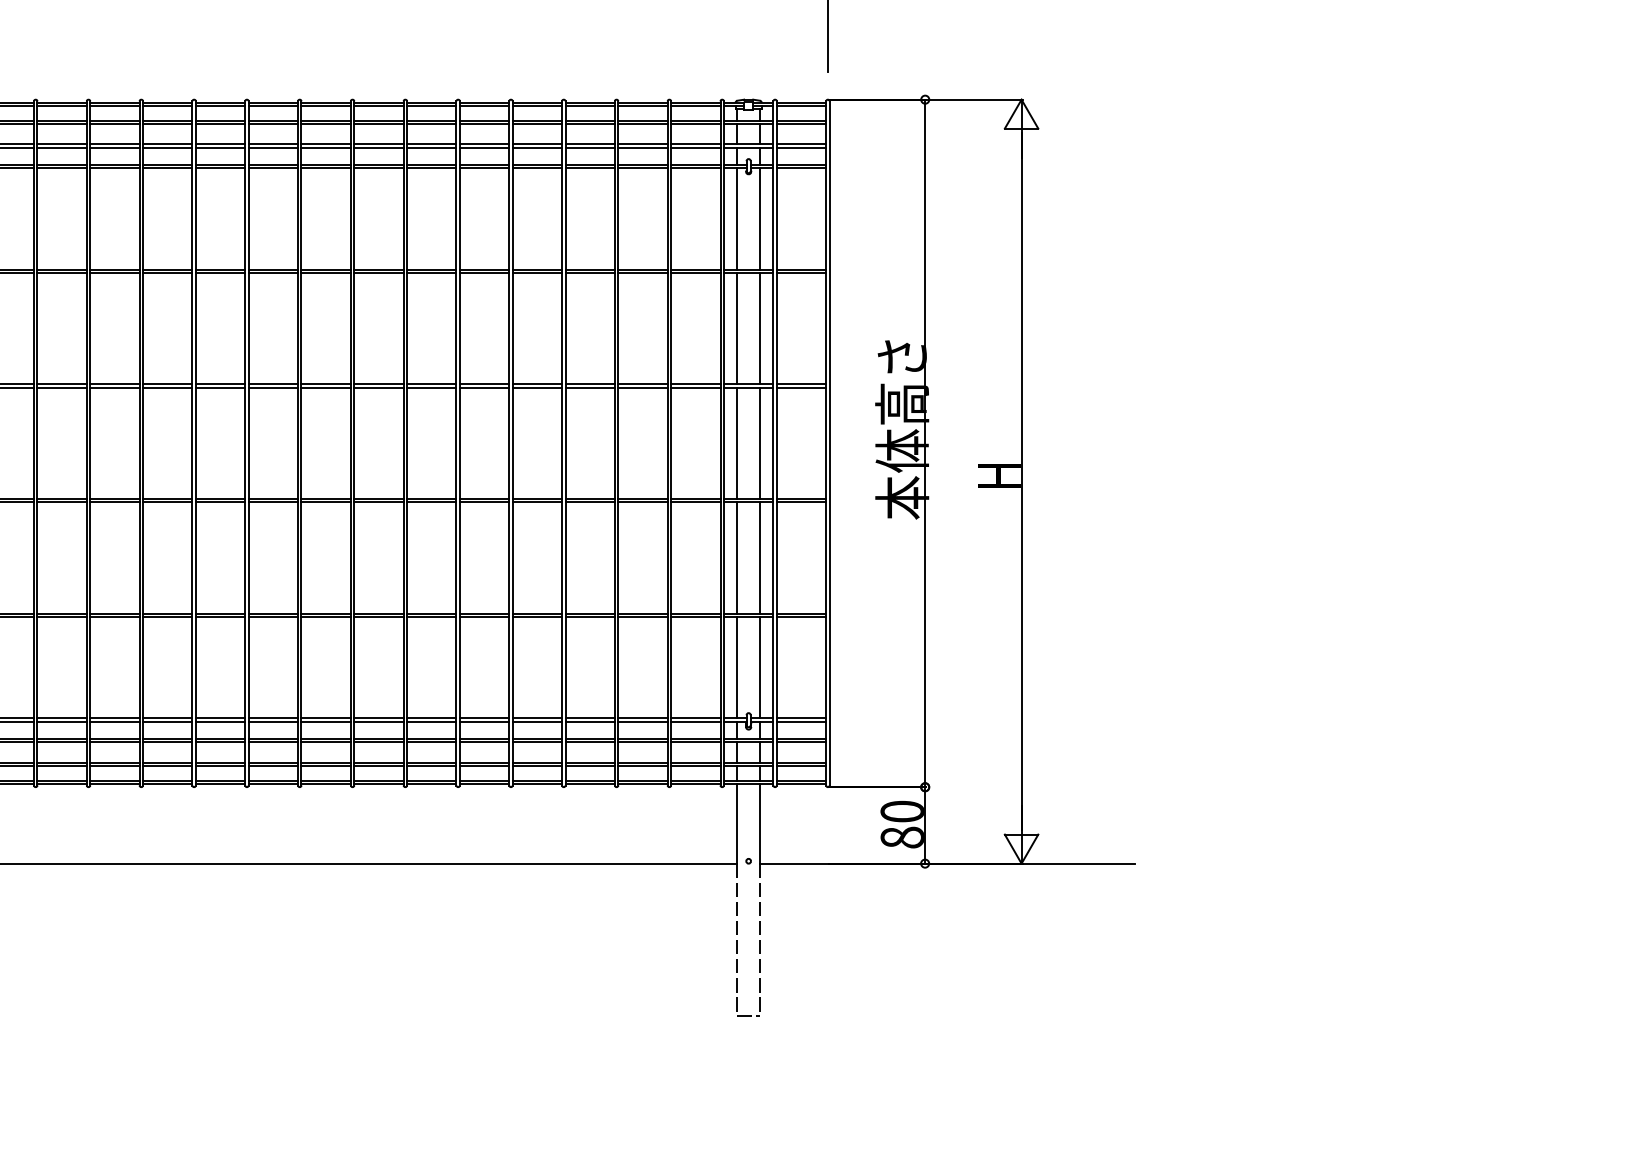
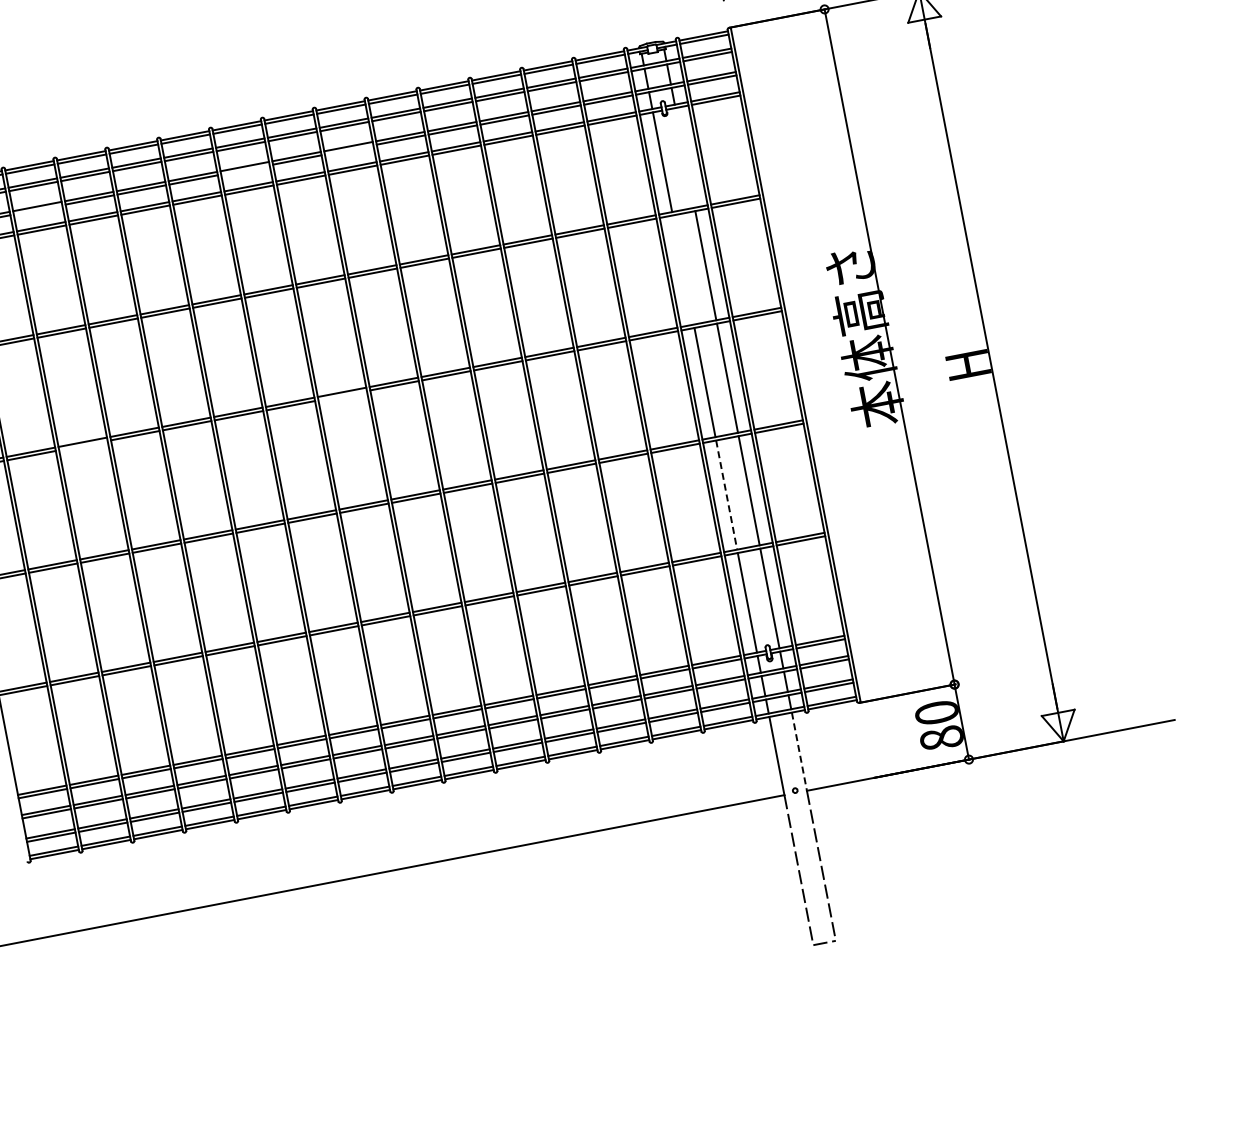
line: (114, 147) -> (37, 209), removed
line: (325, 147) -> (244, 169), removed
line: (431, 147) -> (348, 149), removed
line: (760, 218) -> (685, 157), removed
line: (737, 328) -> (683, 269), removed
line: (114, 387) -> (82, 445), removed
line: (378, 387) -> (342, 395), removed
line: (737, 558) -> (727, 495), solid -> dashed
line: (760, 823) -> (799, 751), solid -> dashed

